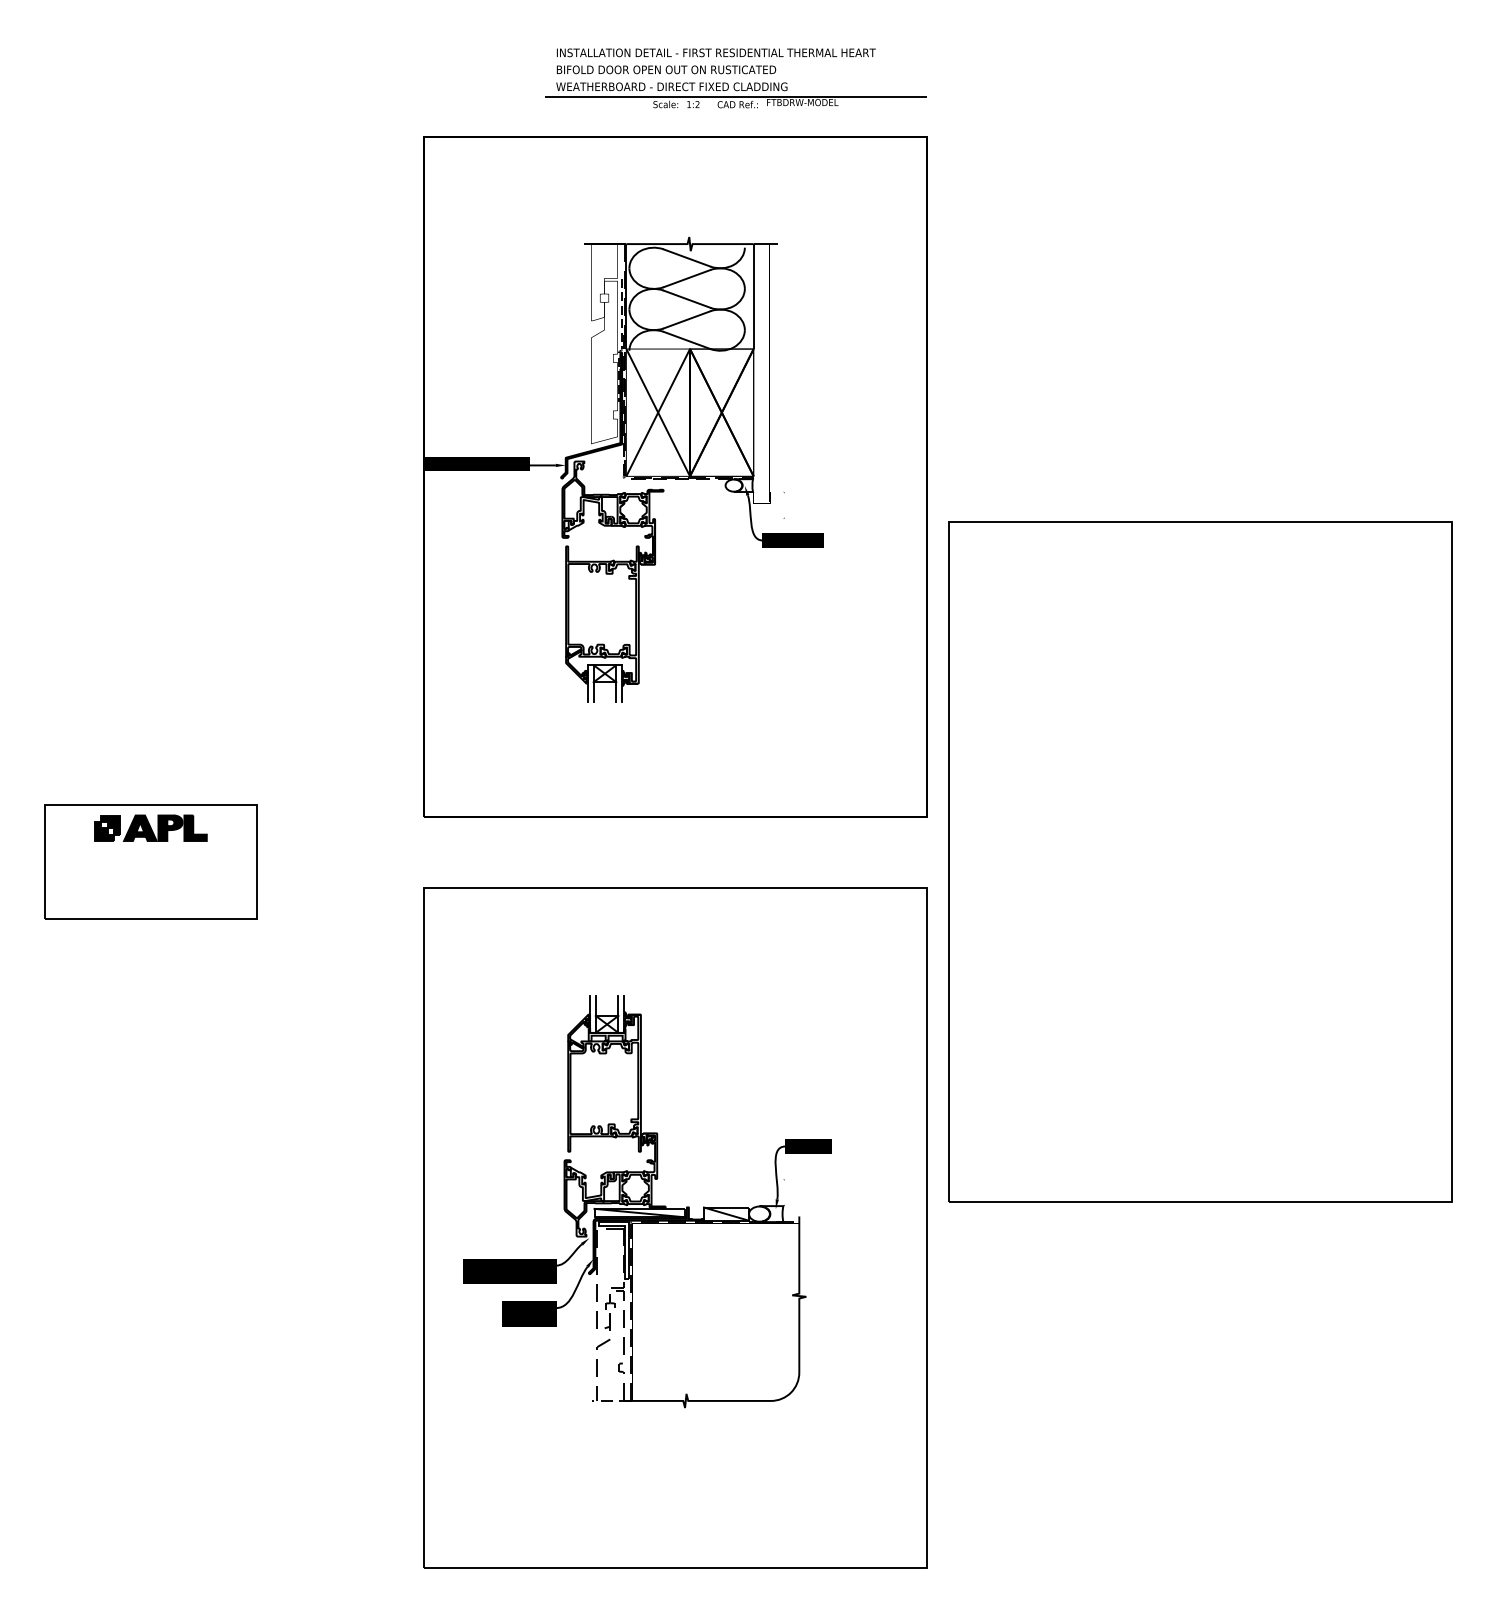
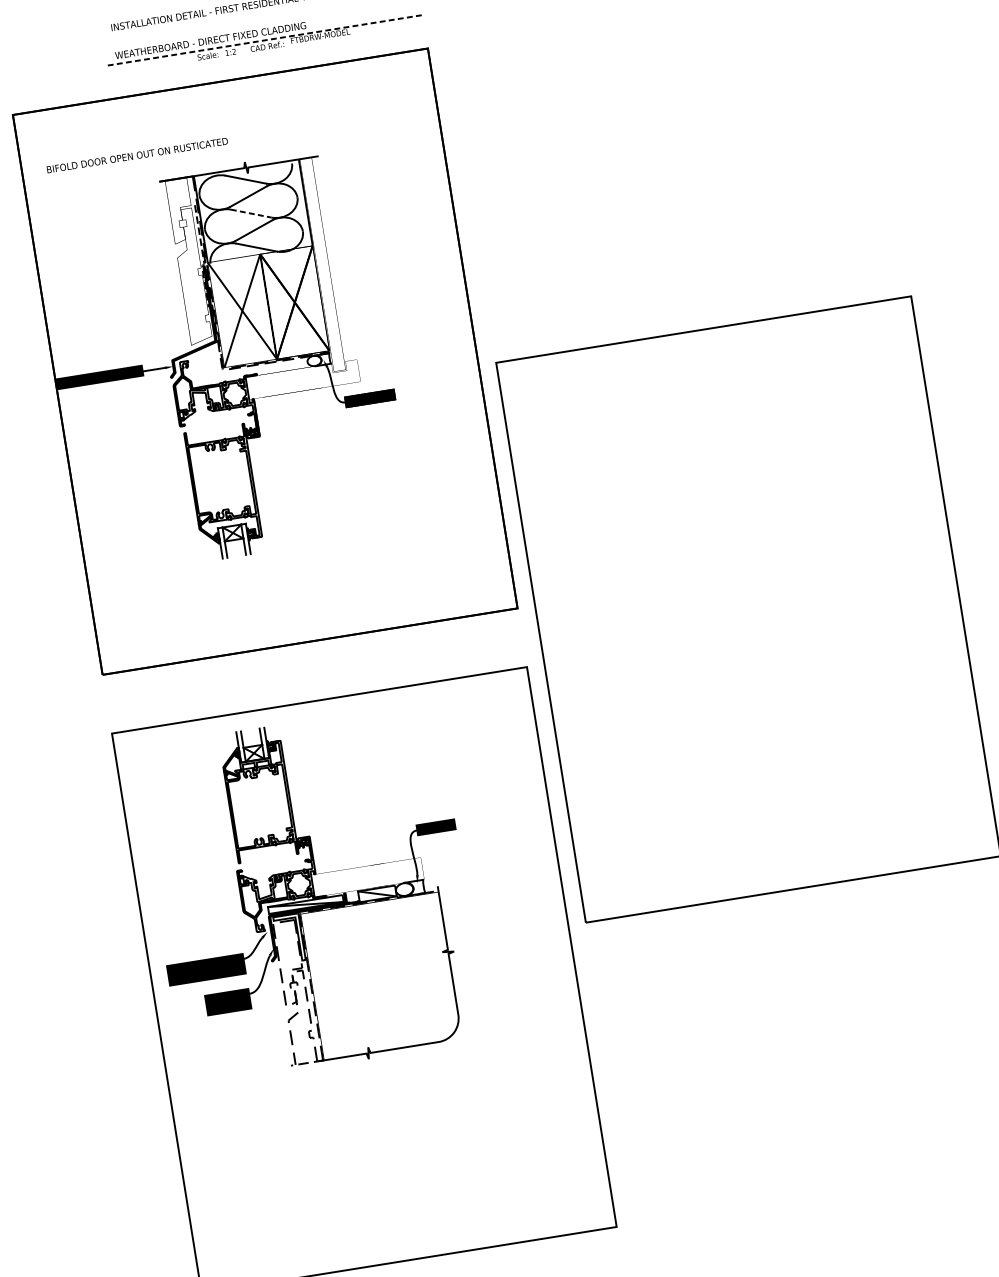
text: (666, 69) -> (137, 155), moved
line: (736, 96) -> (265, 40), solid -> dashed
line: (687, 299) -> (251, 213), solid -> dashed
part: (647, 1201) -> (310, 893), moved

